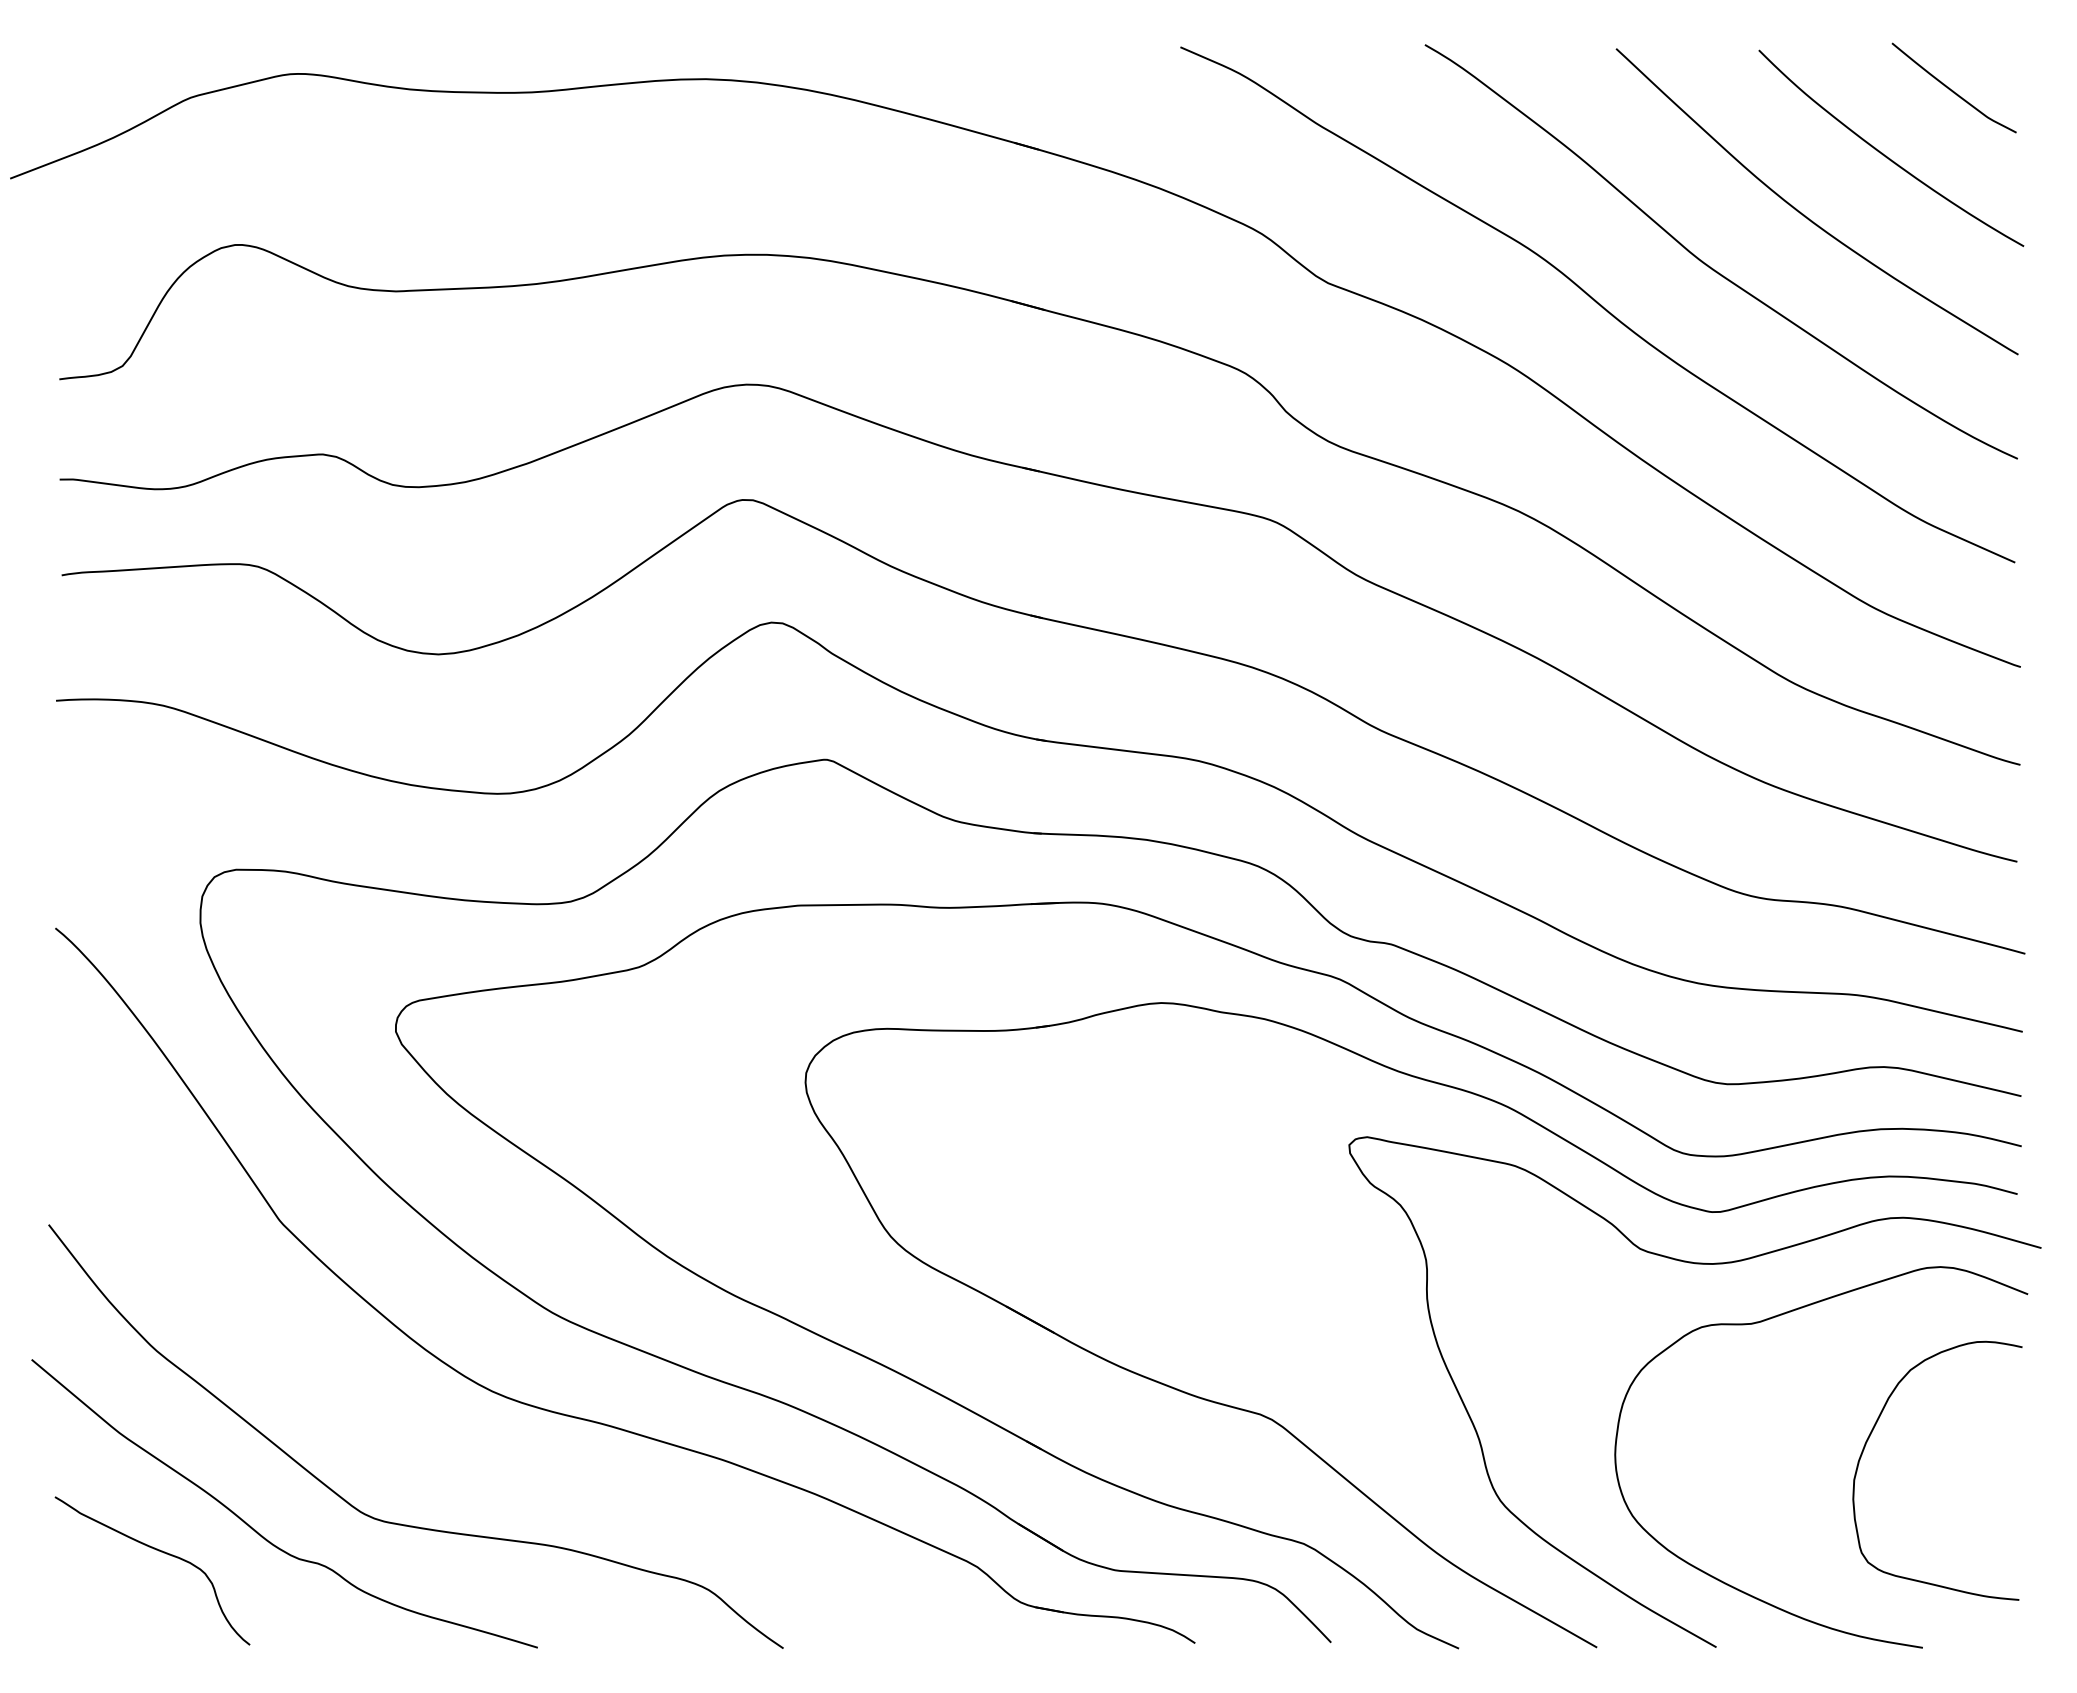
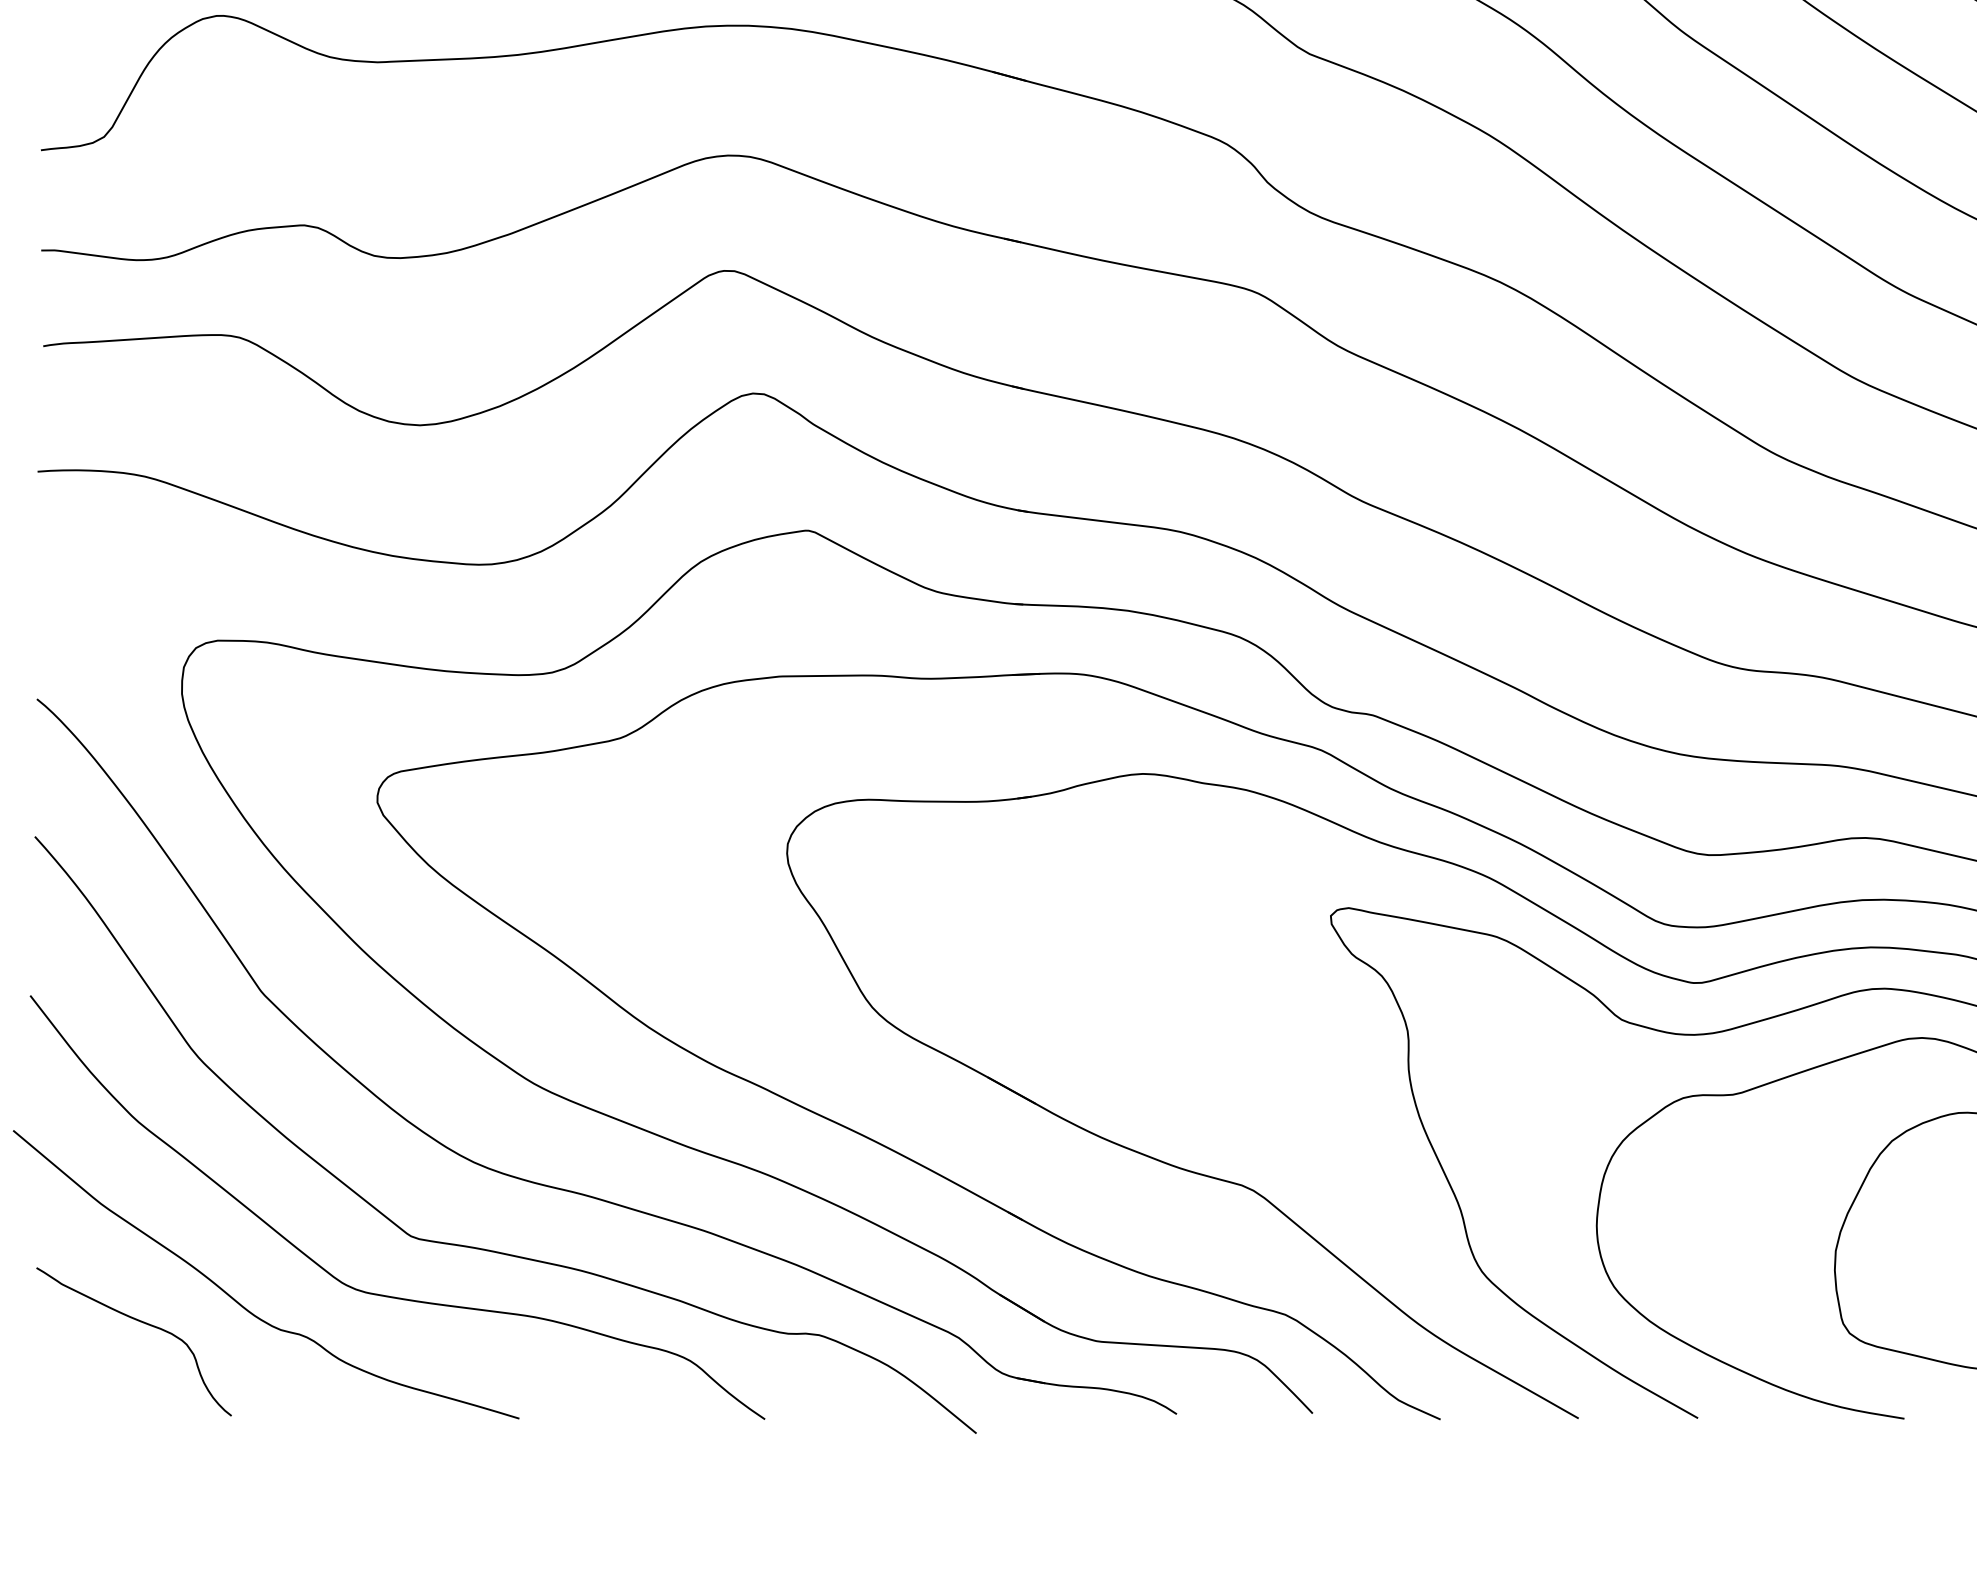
curve: (502, 1477) -> (484, 1248), added

